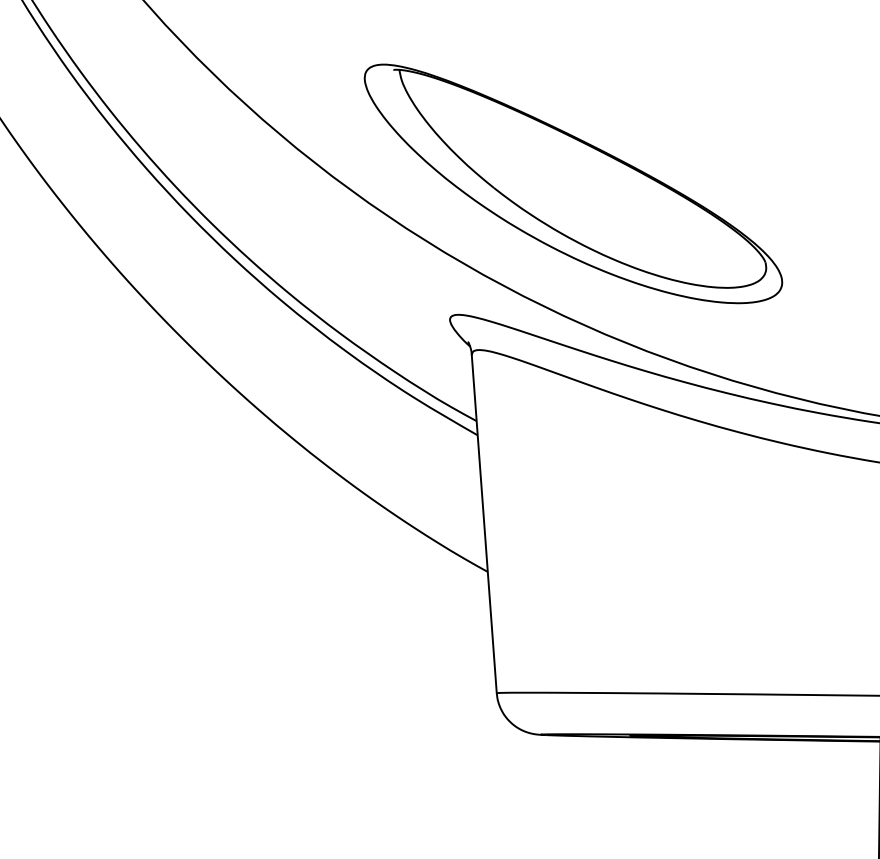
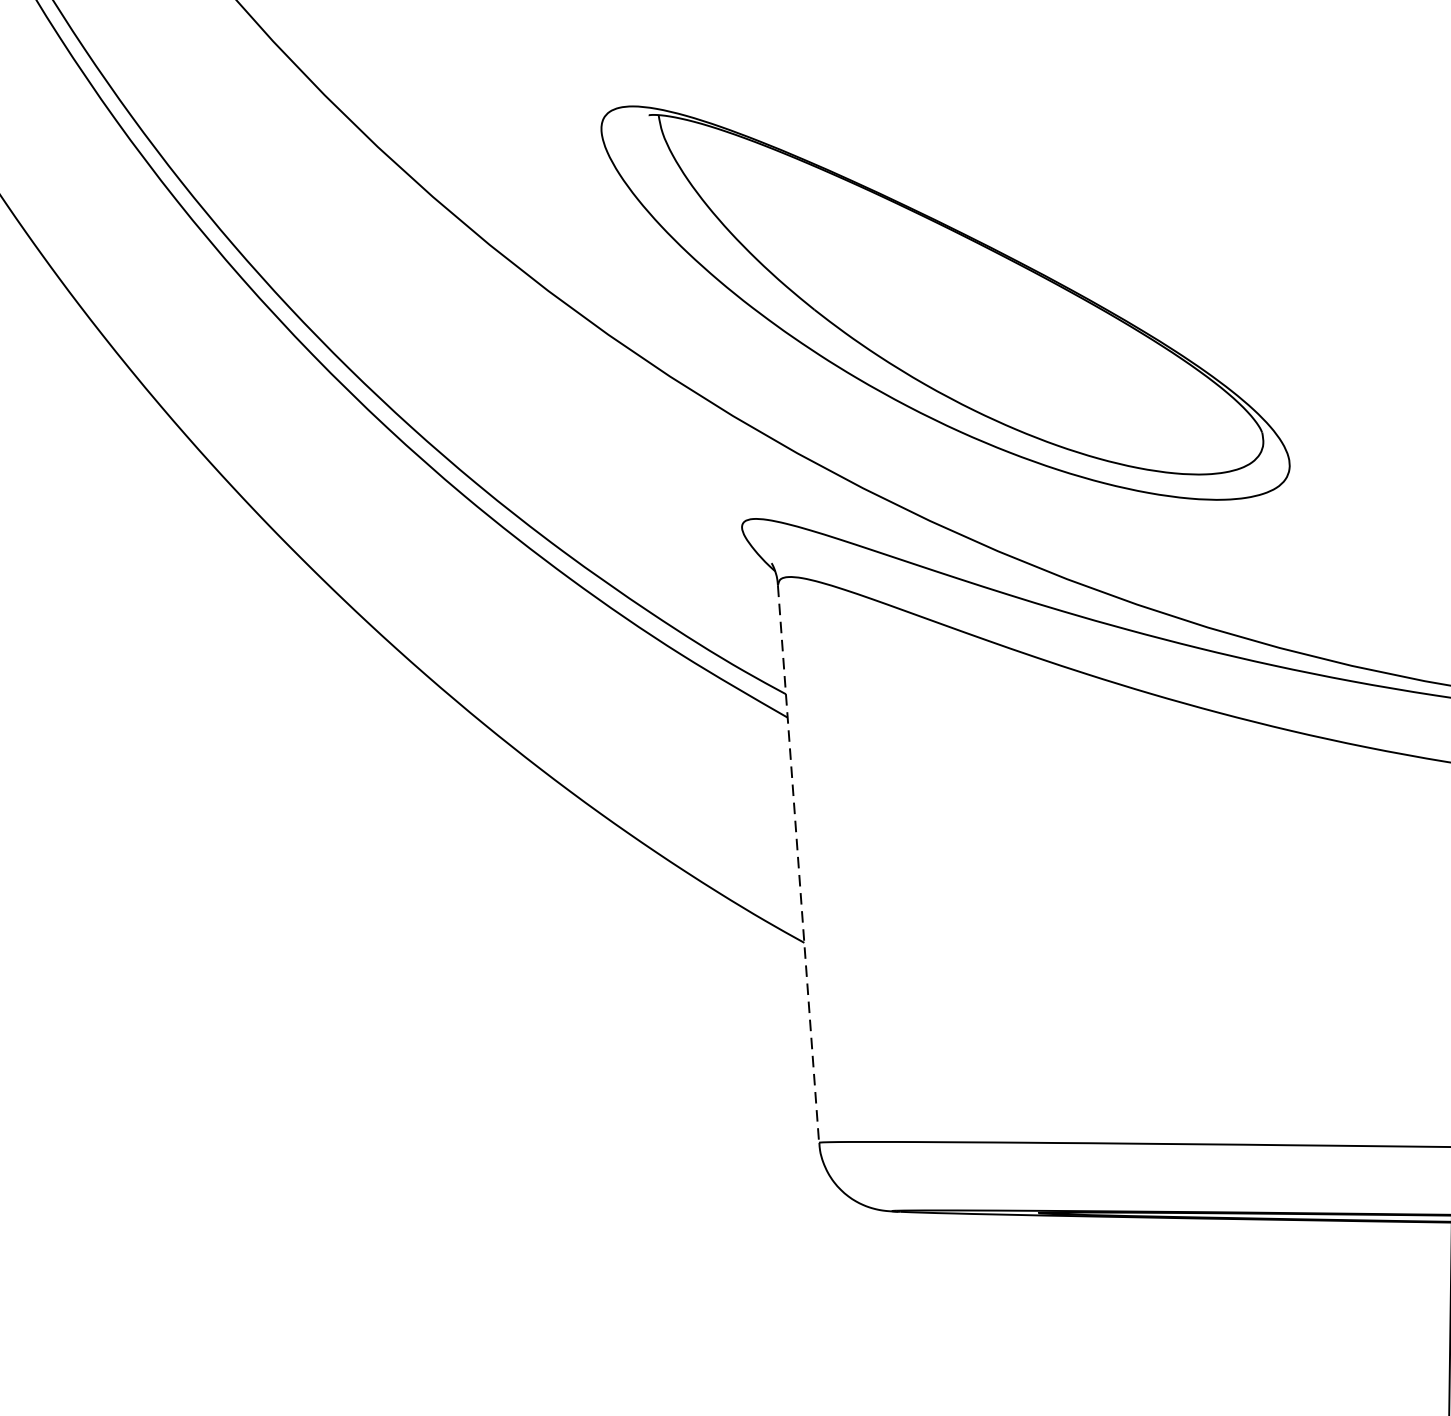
line: (484, 524) -> (798, 864), solid -> dashed

